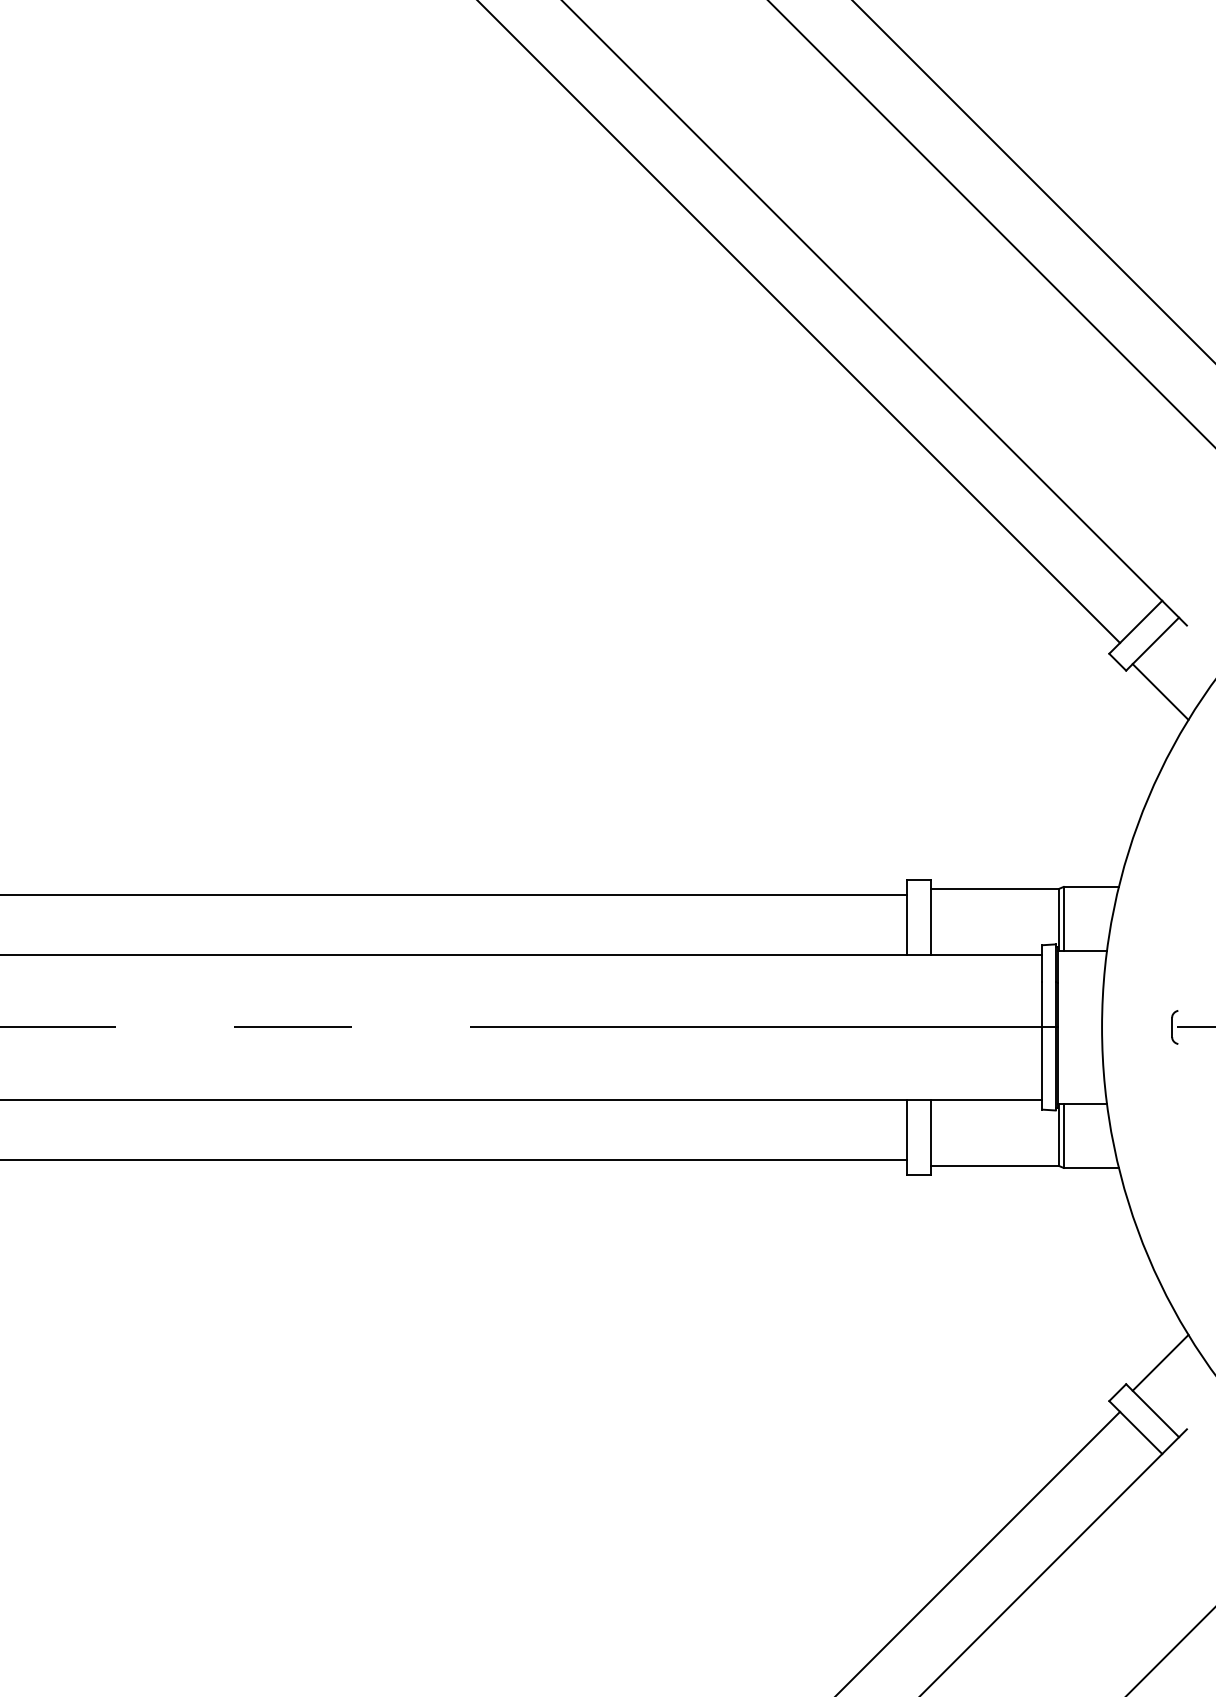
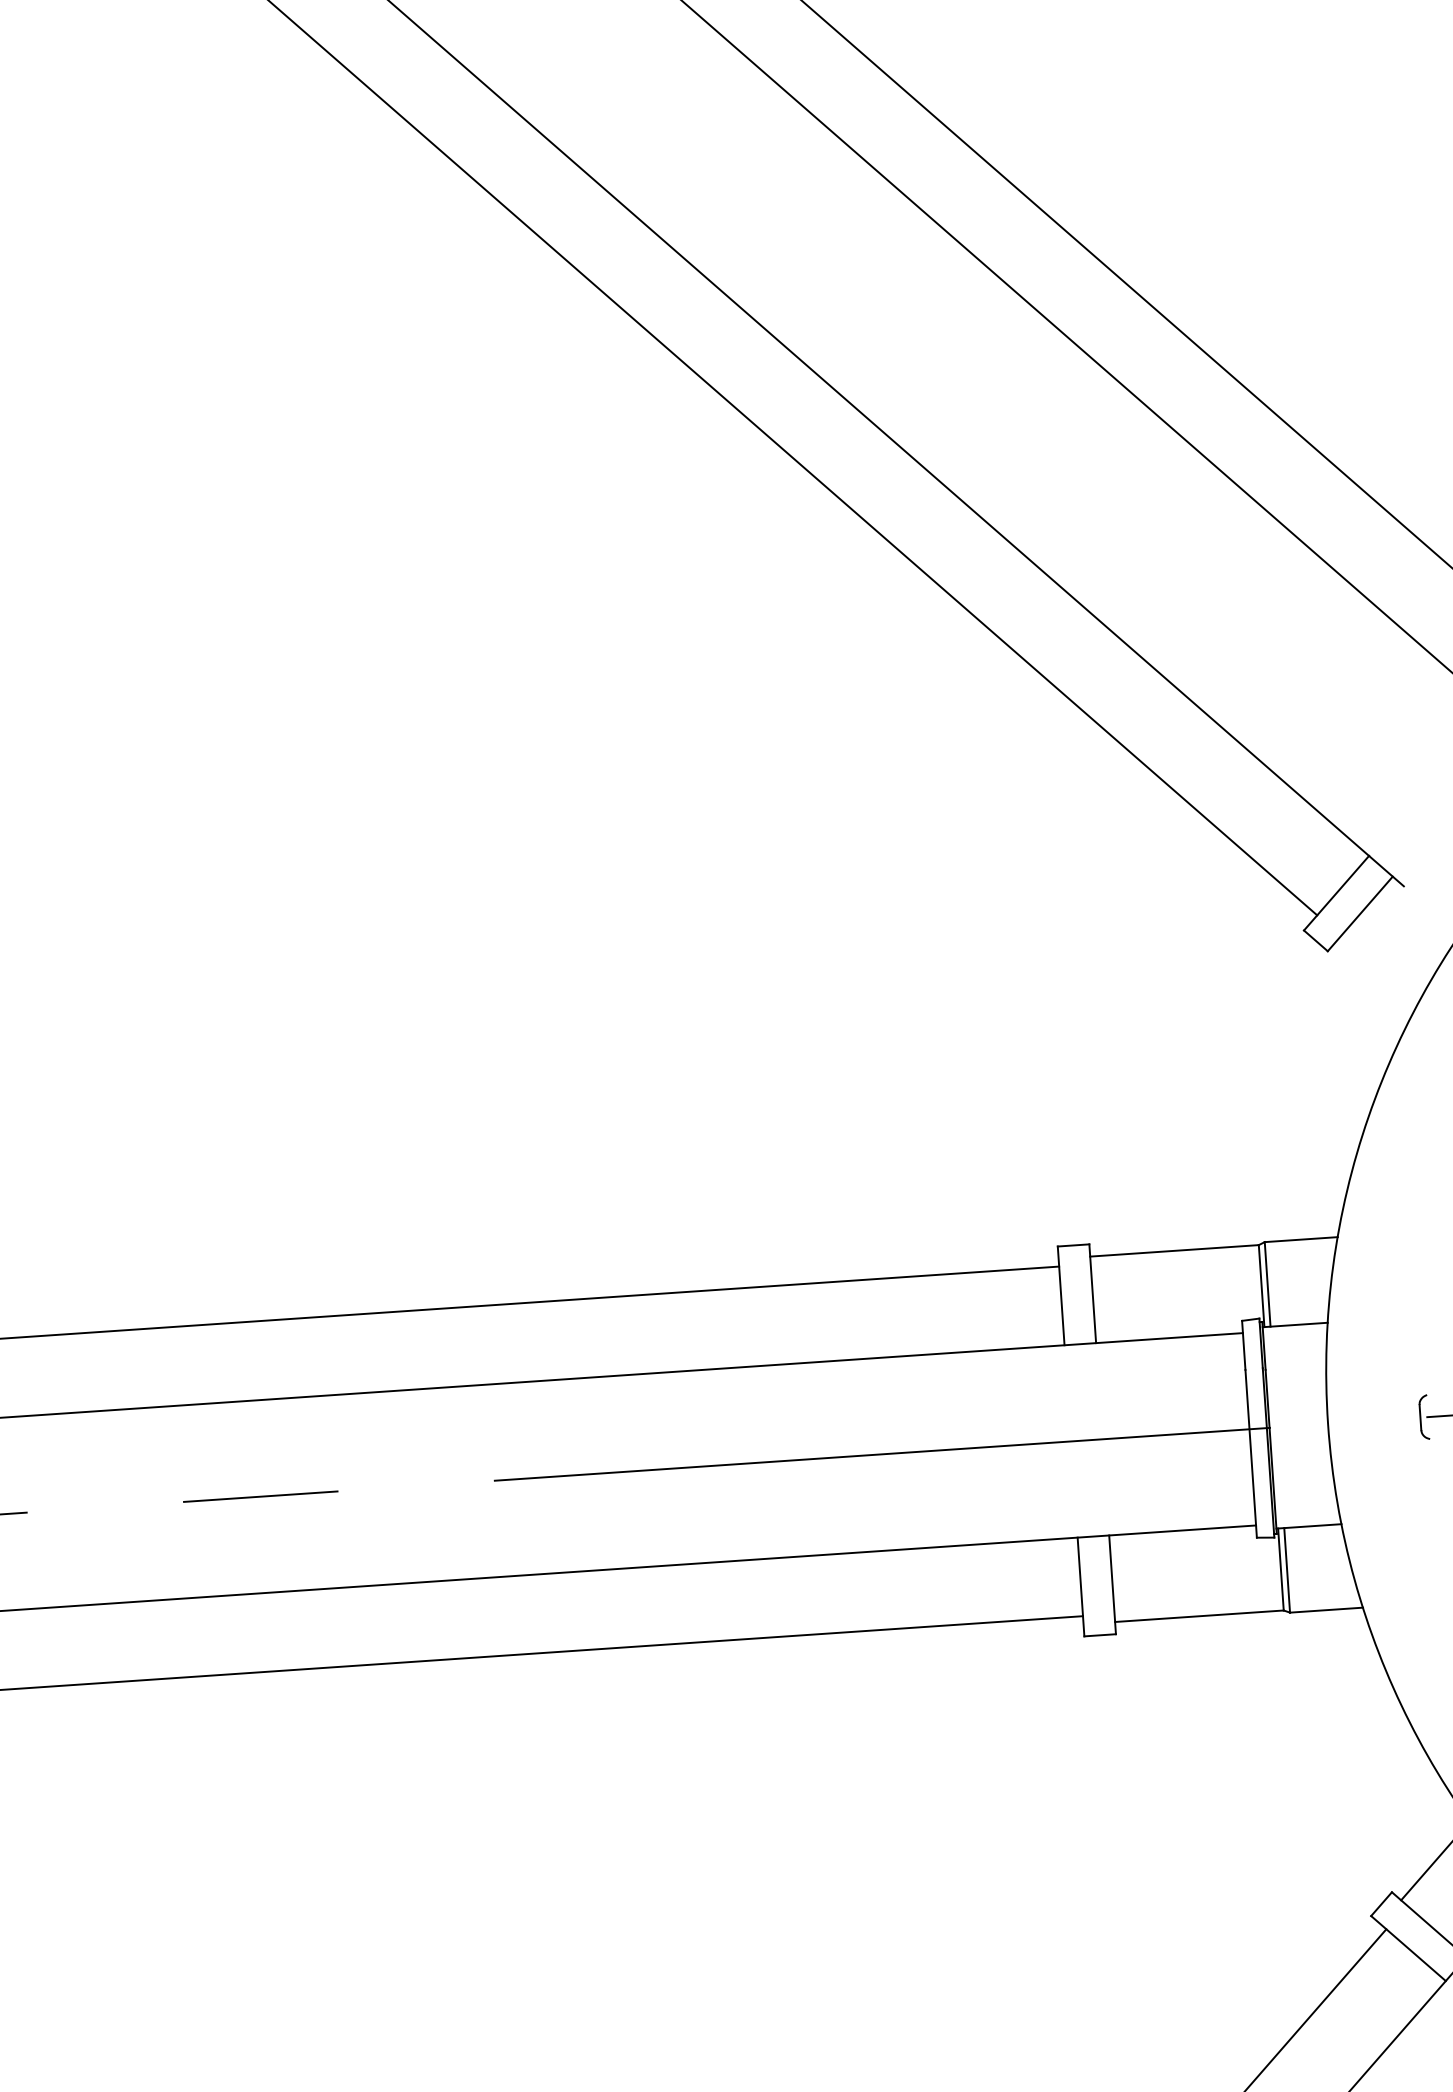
line: (1160, 691) -> (1374, 975), removed

